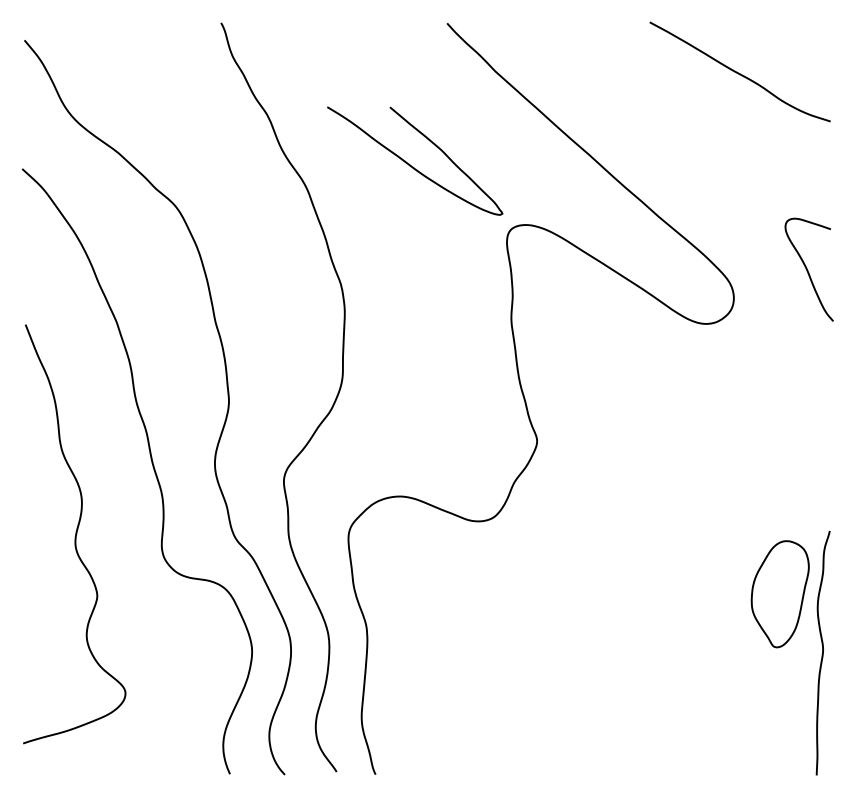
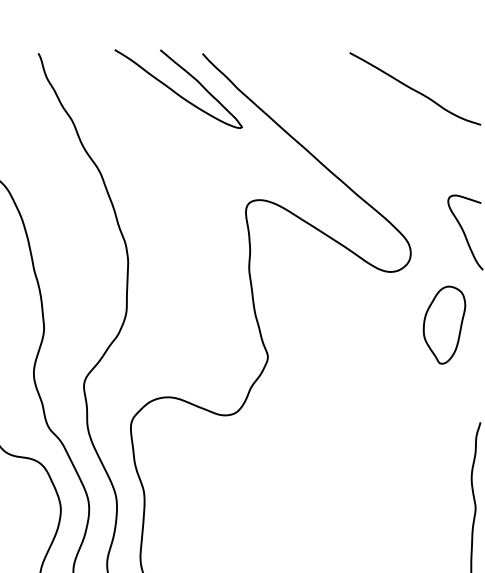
curve: (413, 166) -> (177, 92), moved
part: (779, 594) -> (443, 325), moved

